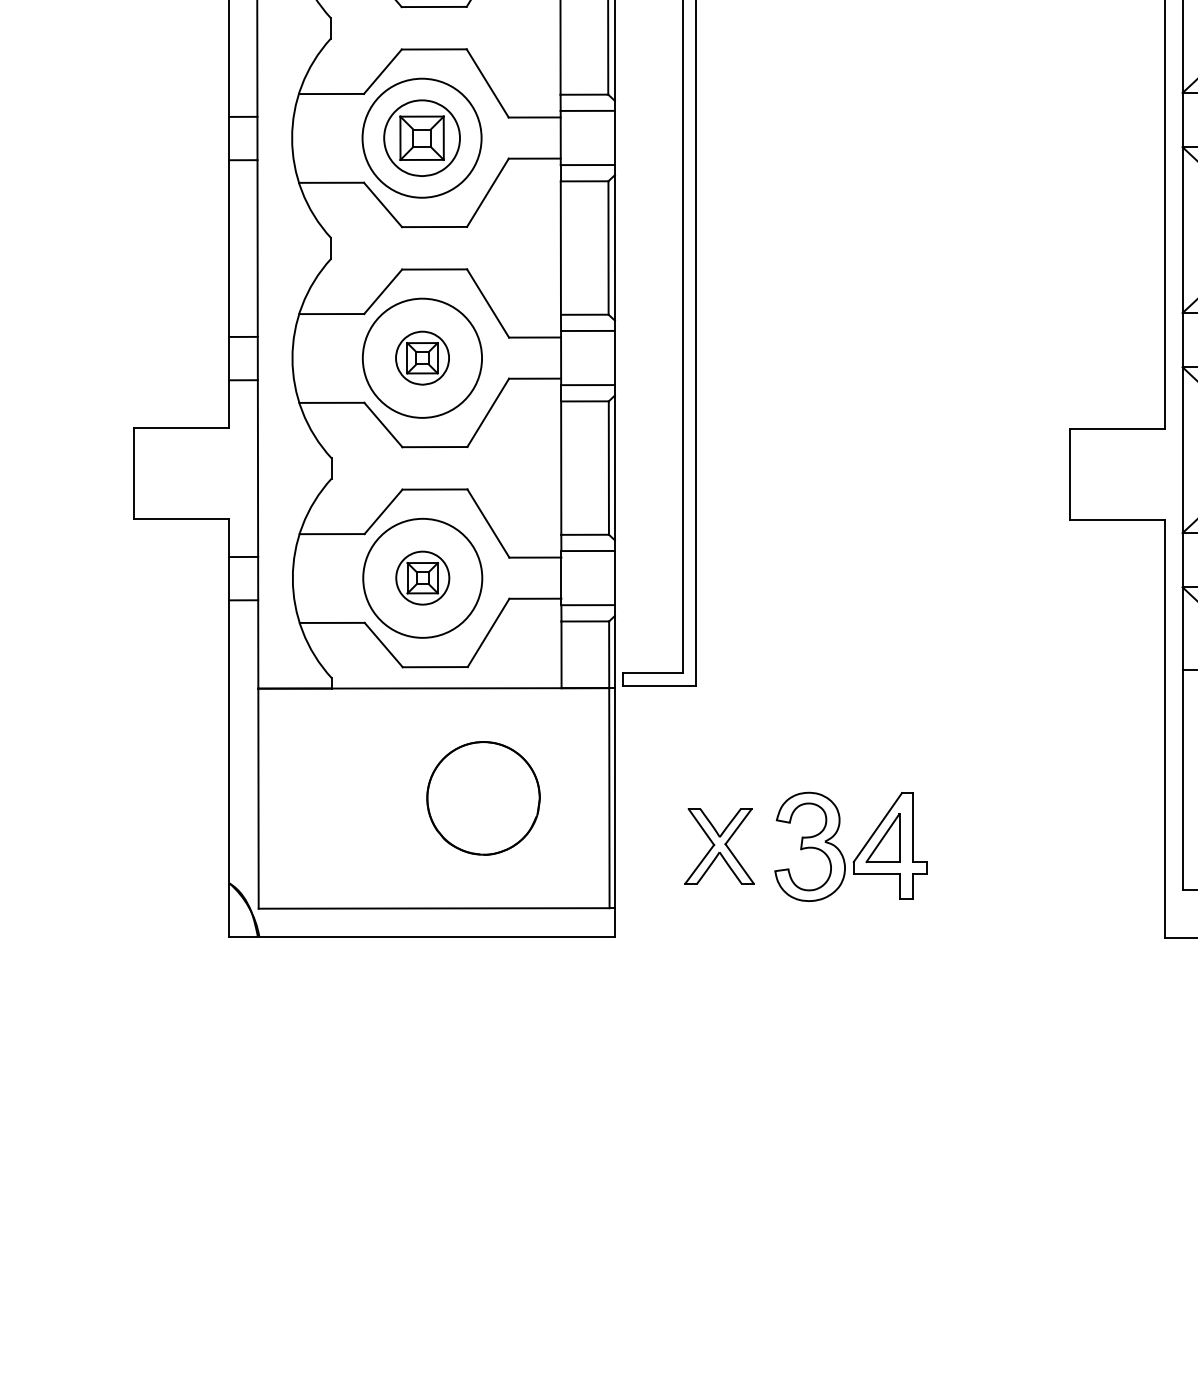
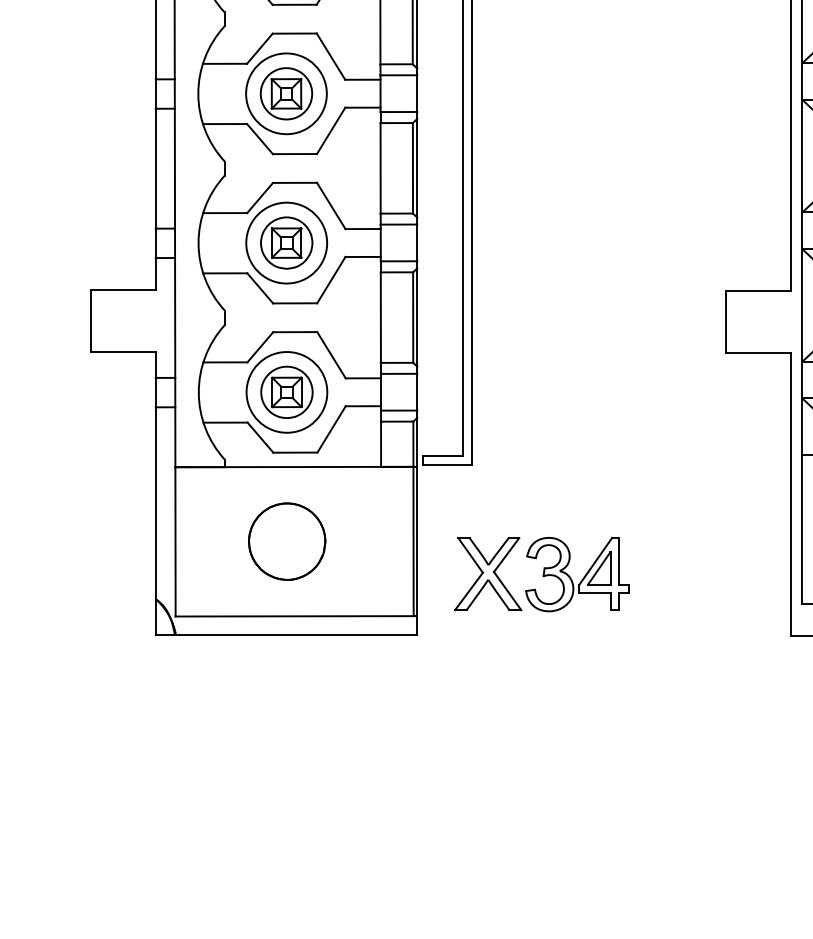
part: (422, 357) -> (286, 242), size x1.43
part: (422, 577) -> (286, 391), size x1.43
part: (484, 798) -> (287, 541), moved
part: (719, 846) -> (488, 574), size x1.43

